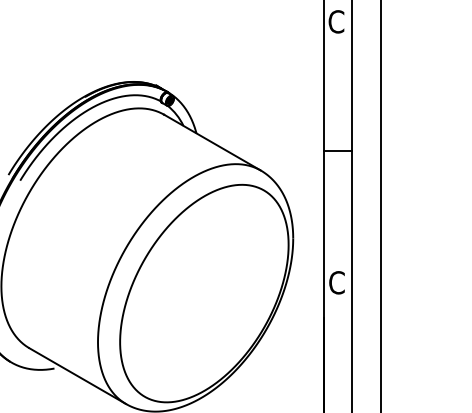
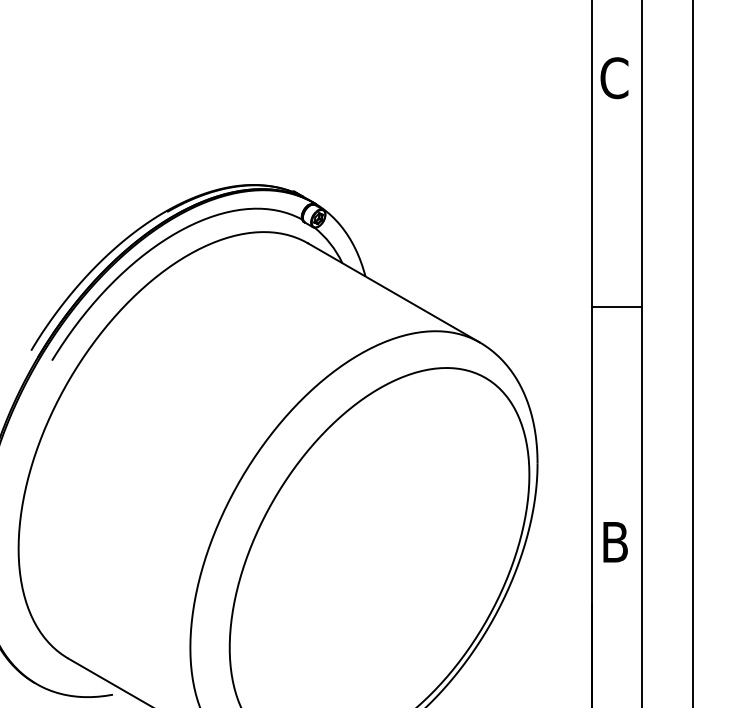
text: (336, 282) -> (614, 541), C -> B

